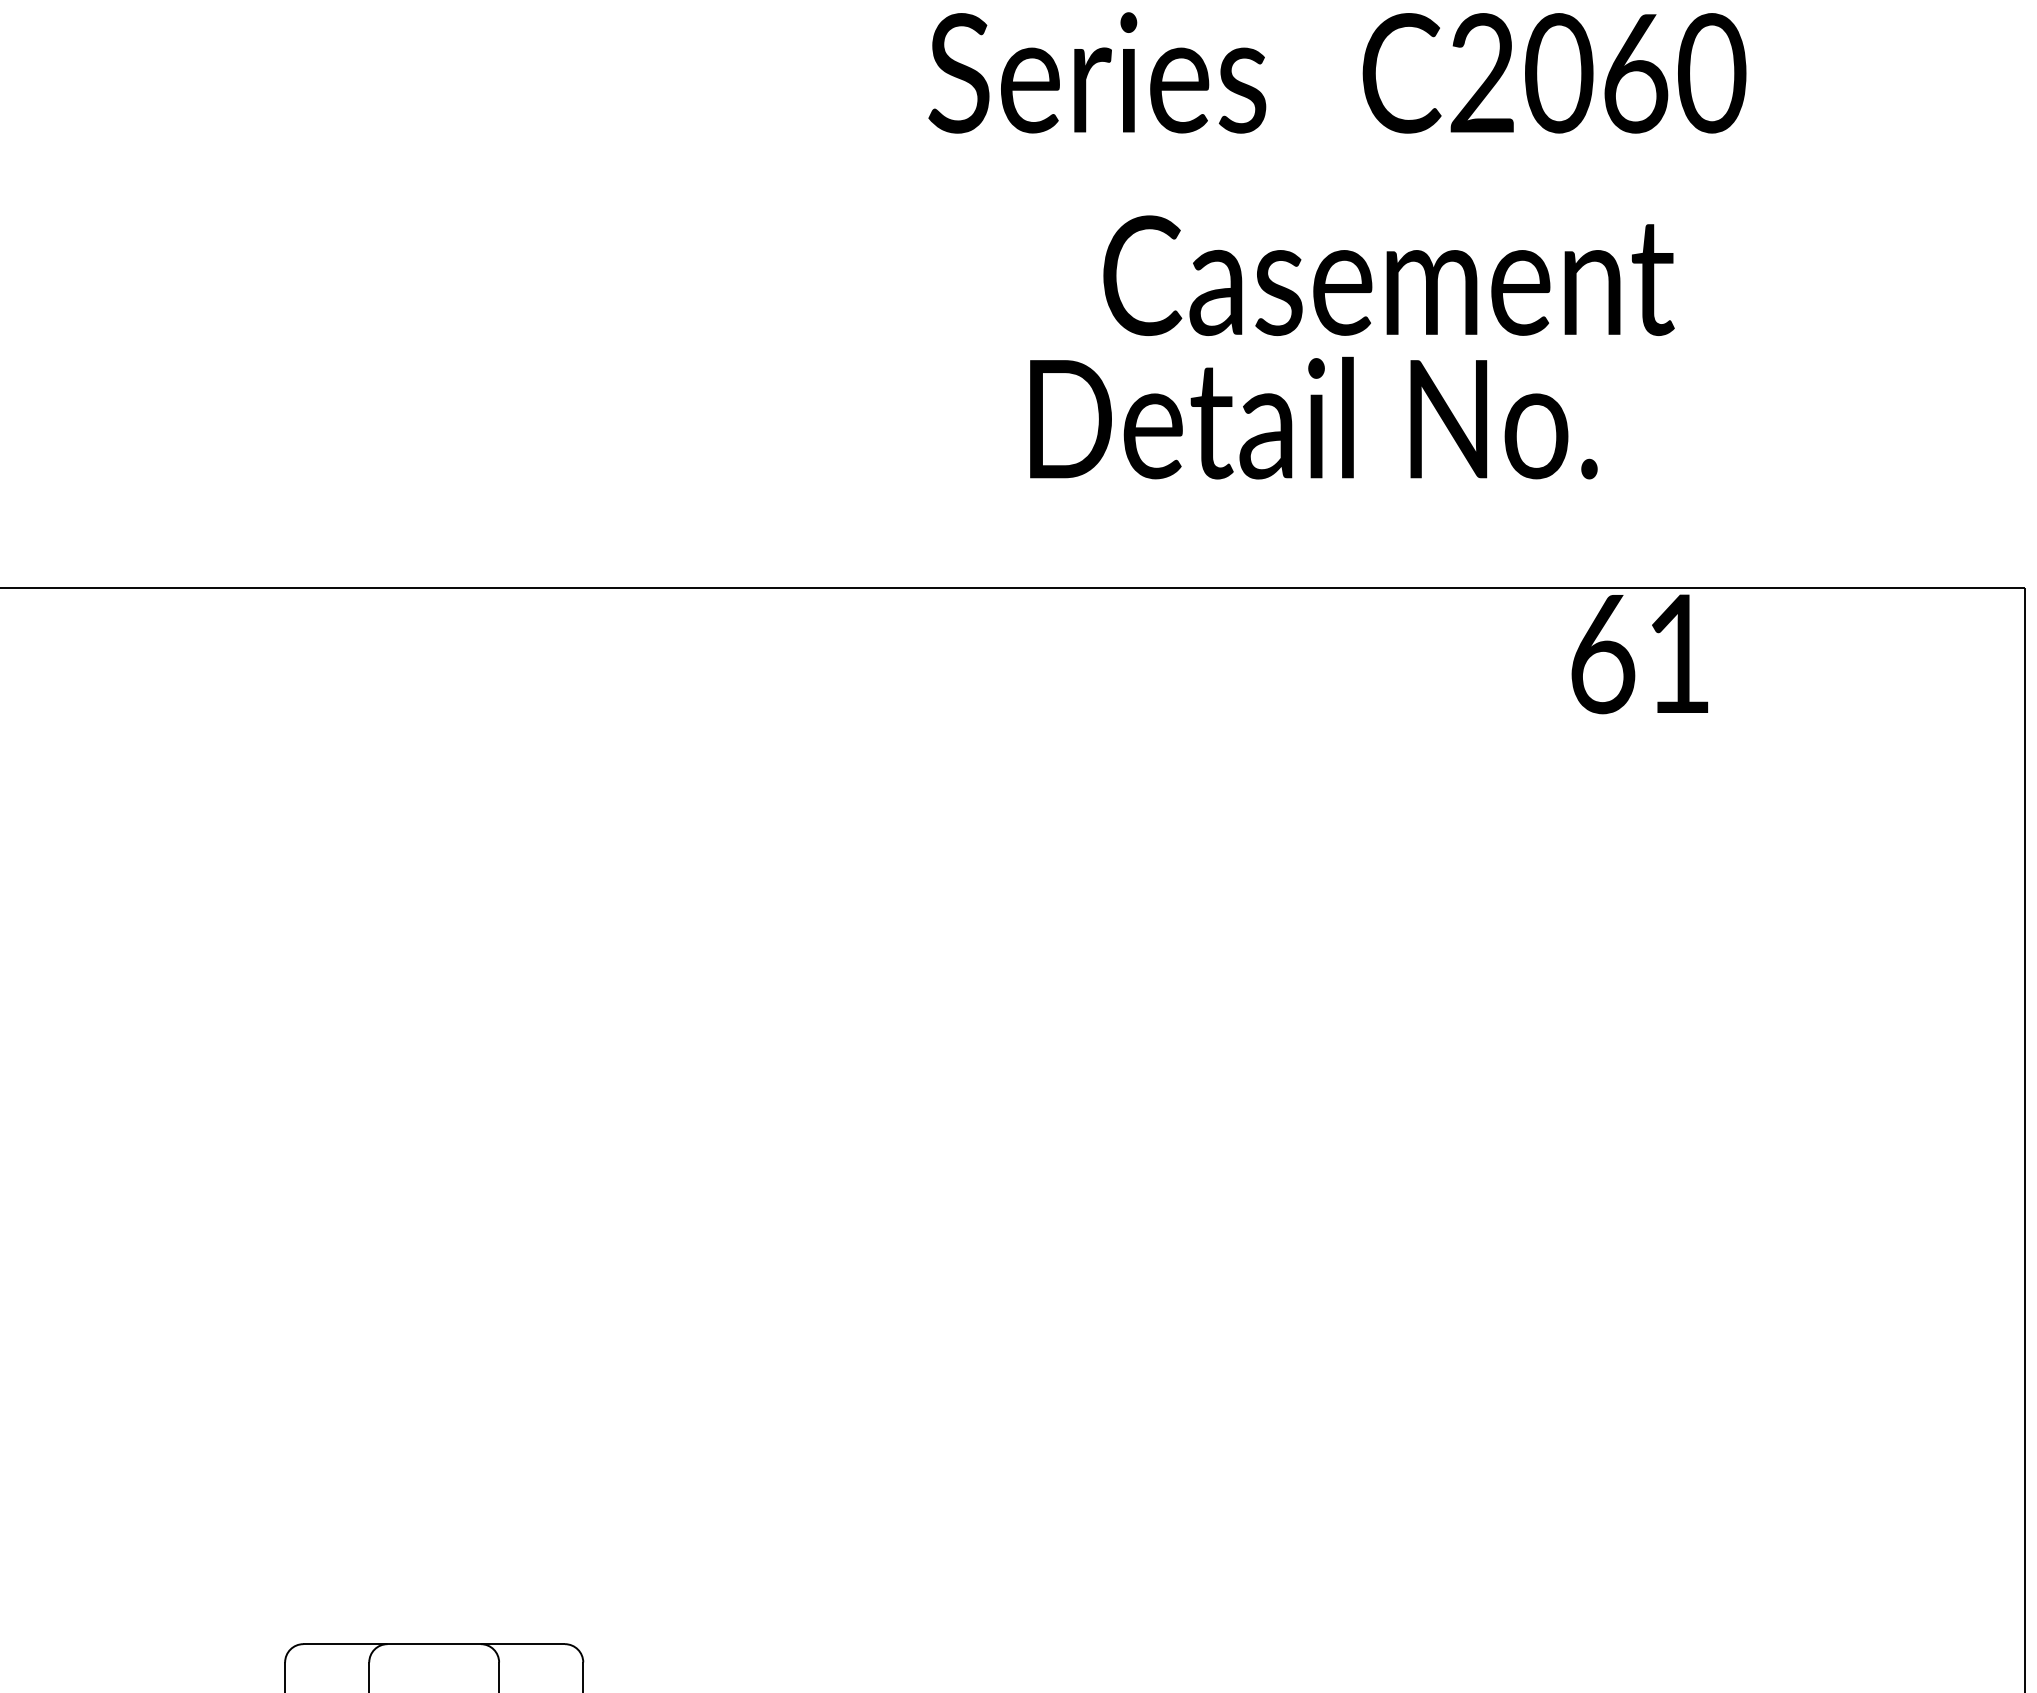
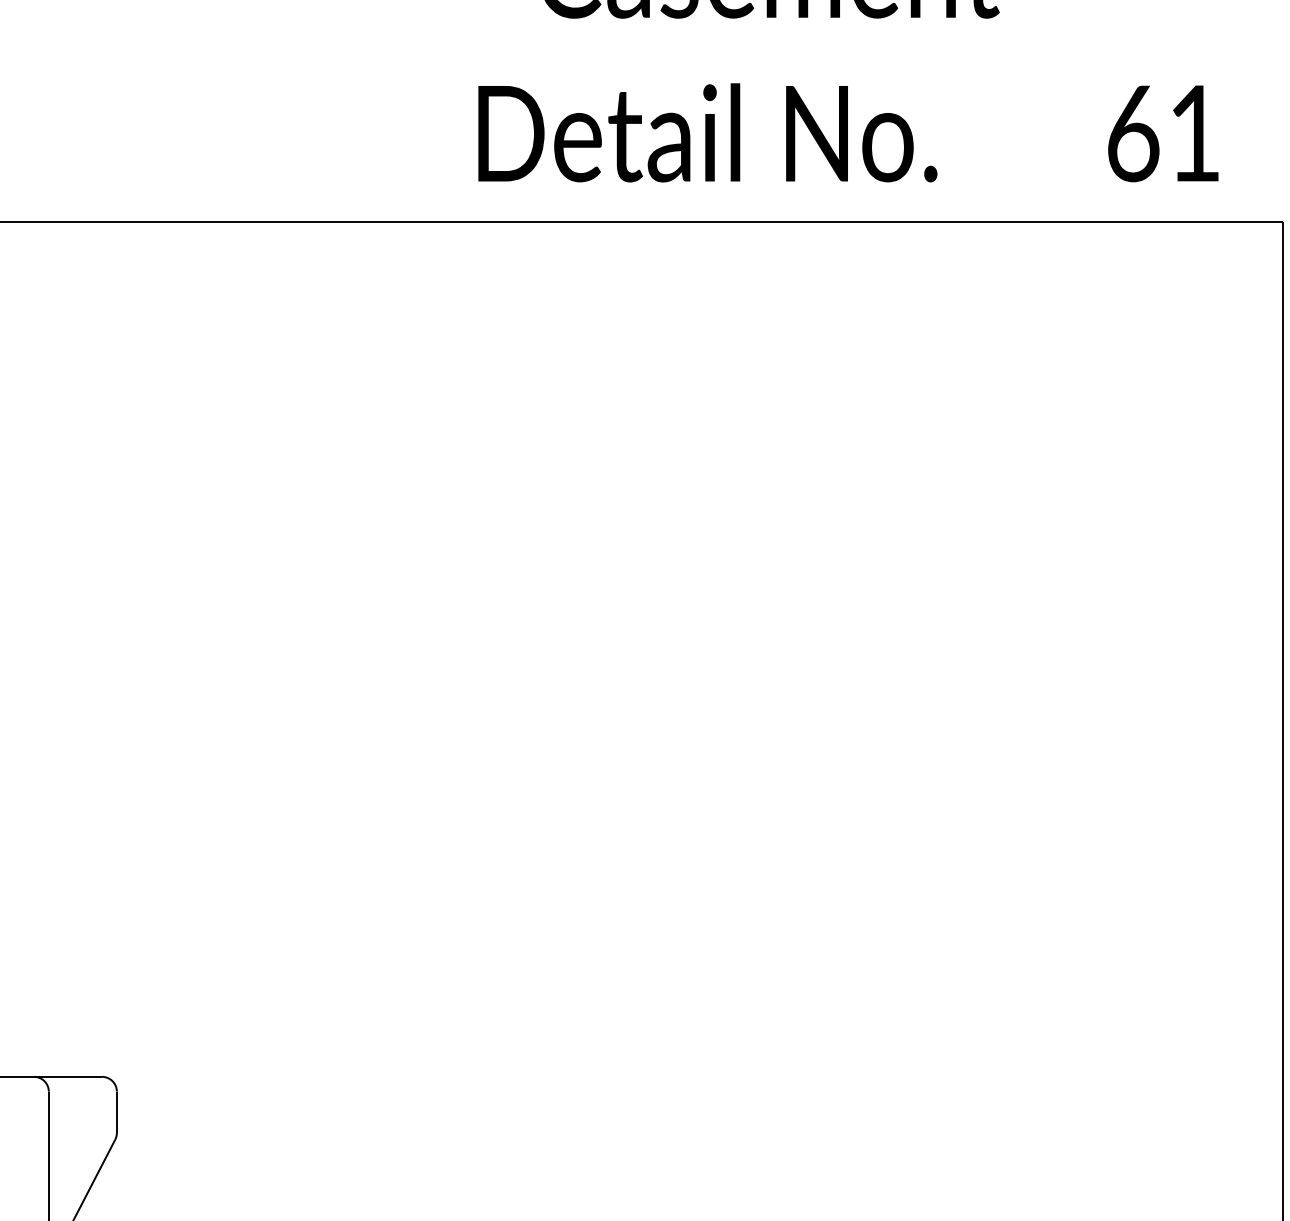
text: (1313, 417) -> (707, 132), moved
text: (1639, 654) -> (1162, 133), moved

